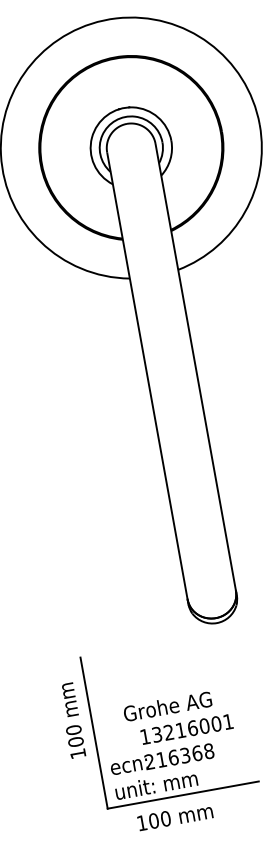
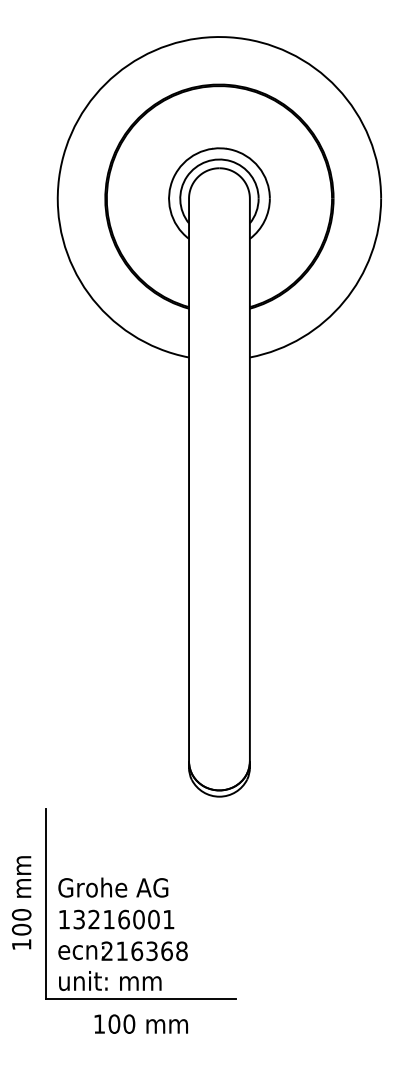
text: (167, 706) -> (113, 887), moved
text: (71, 720) -> (21, 902), moved
text: (186, 729) -> (116, 919), moved
text: (174, 816) -> (140, 1023), moved

